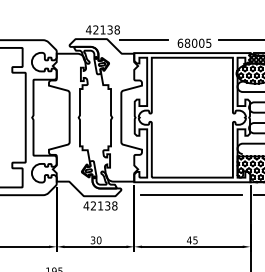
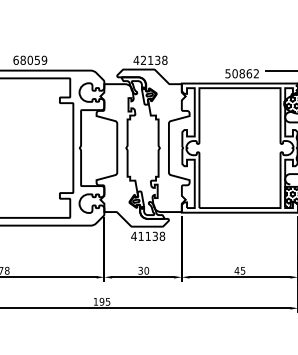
line: (143, 40) -> (191, 70), removed
text: (193, 43) -> (241, 73), 68005 -> 50862
line: (190, 195) -> (238, 225), removed
text: (92, 205) -> (140, 235), 42138 -> 41138

